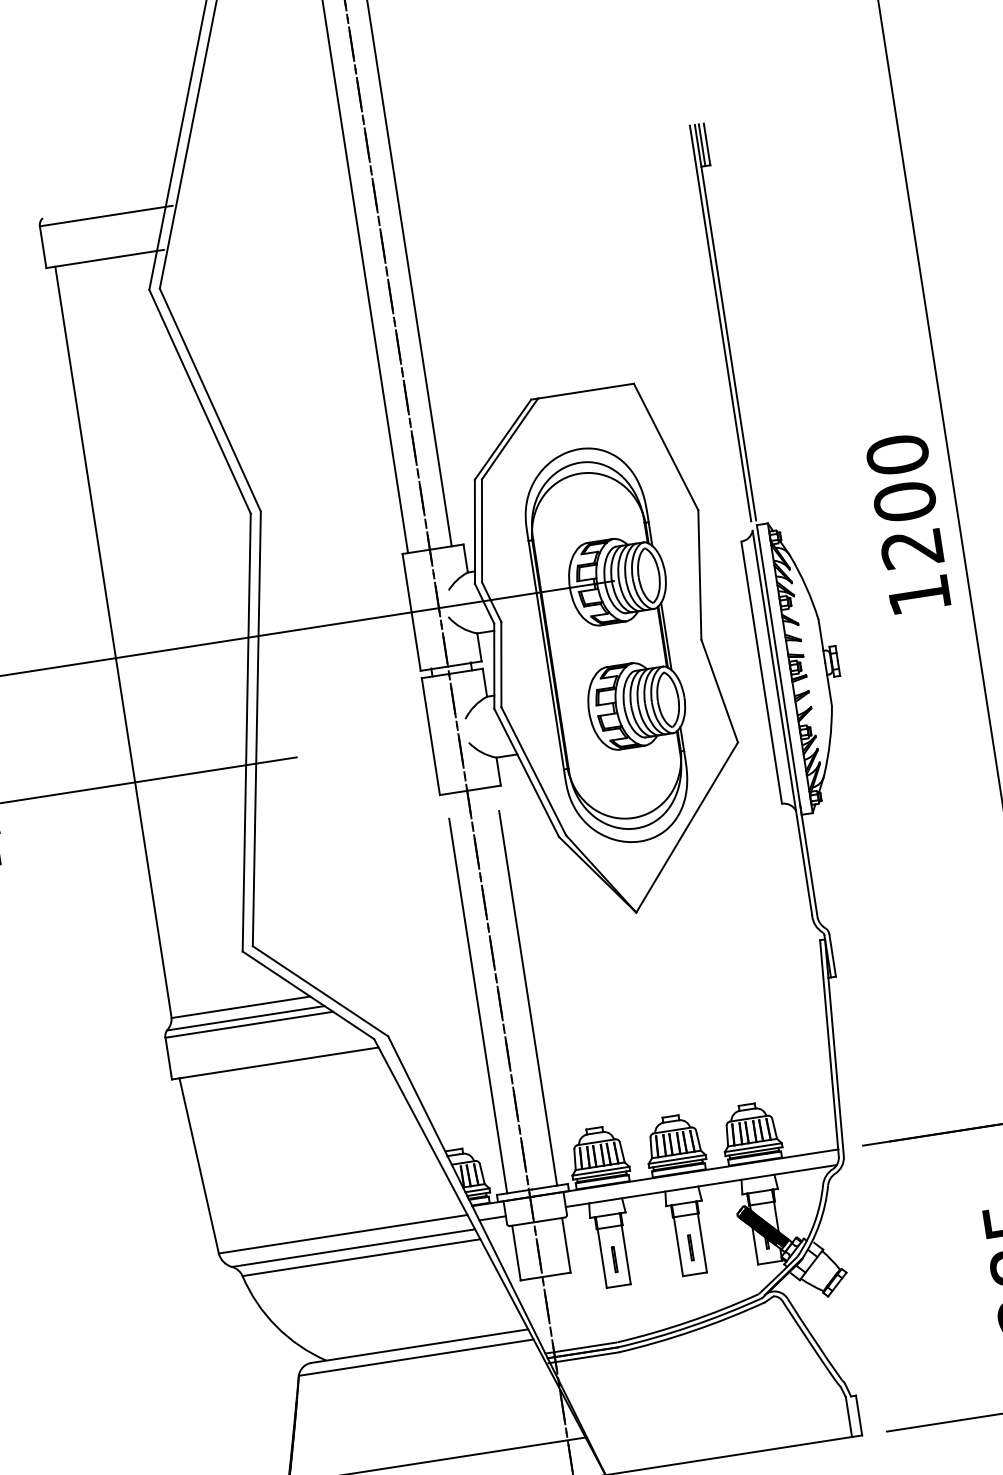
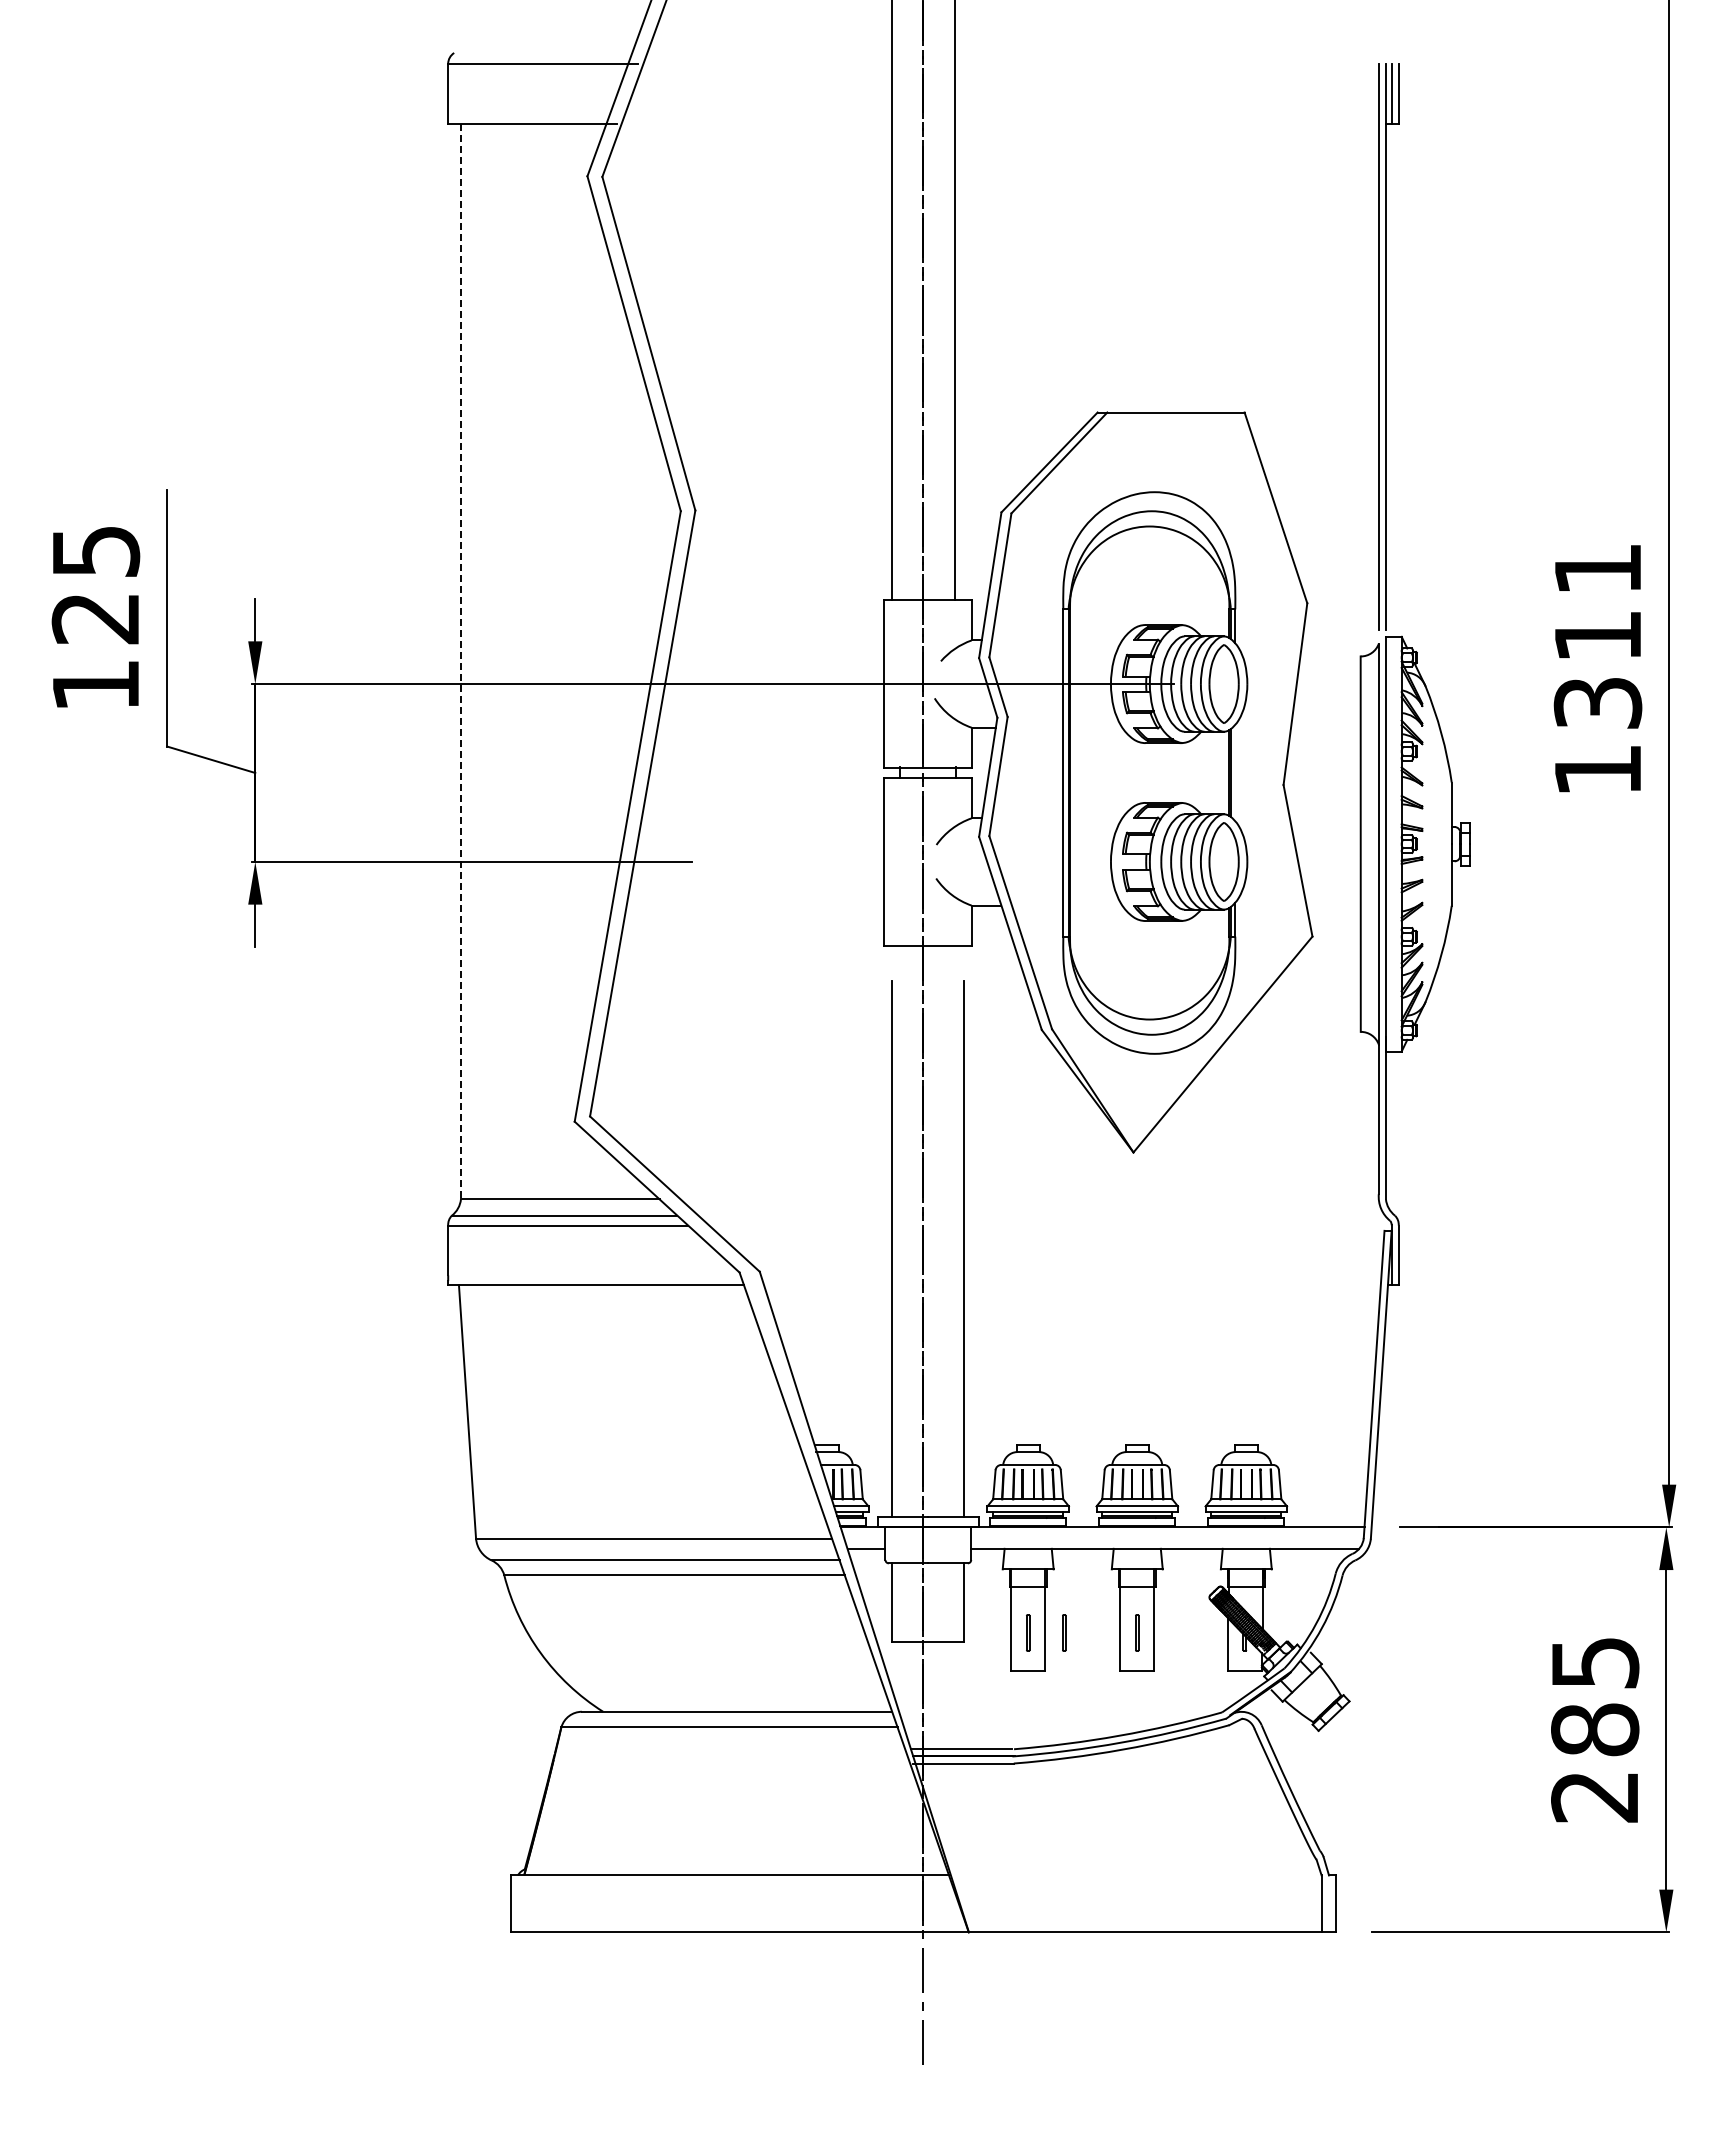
text: (904, 501) -> (1597, 635), 1200 -> 1311
line: (666, 636) -> (1235, 772), removed
line: (113, 642) -> (460, 661), solid -> dashed
line: (639, 1255) -> (1063, 1632), added

